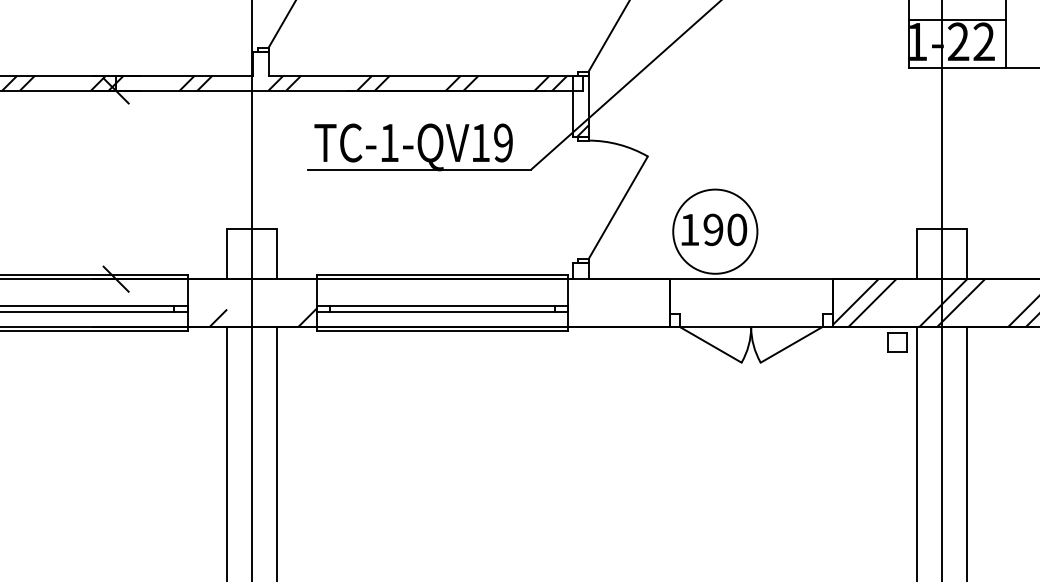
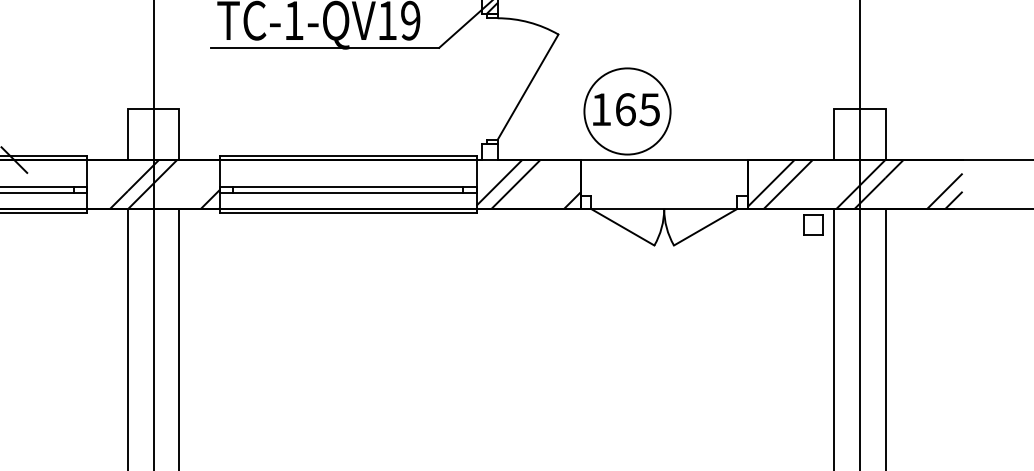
text: (725, 229) -> (637, 109), 190 -> 165
hatch: (251, 302) -> (152, 183), added
hatch: (618, 302) -> (528, 183), added

